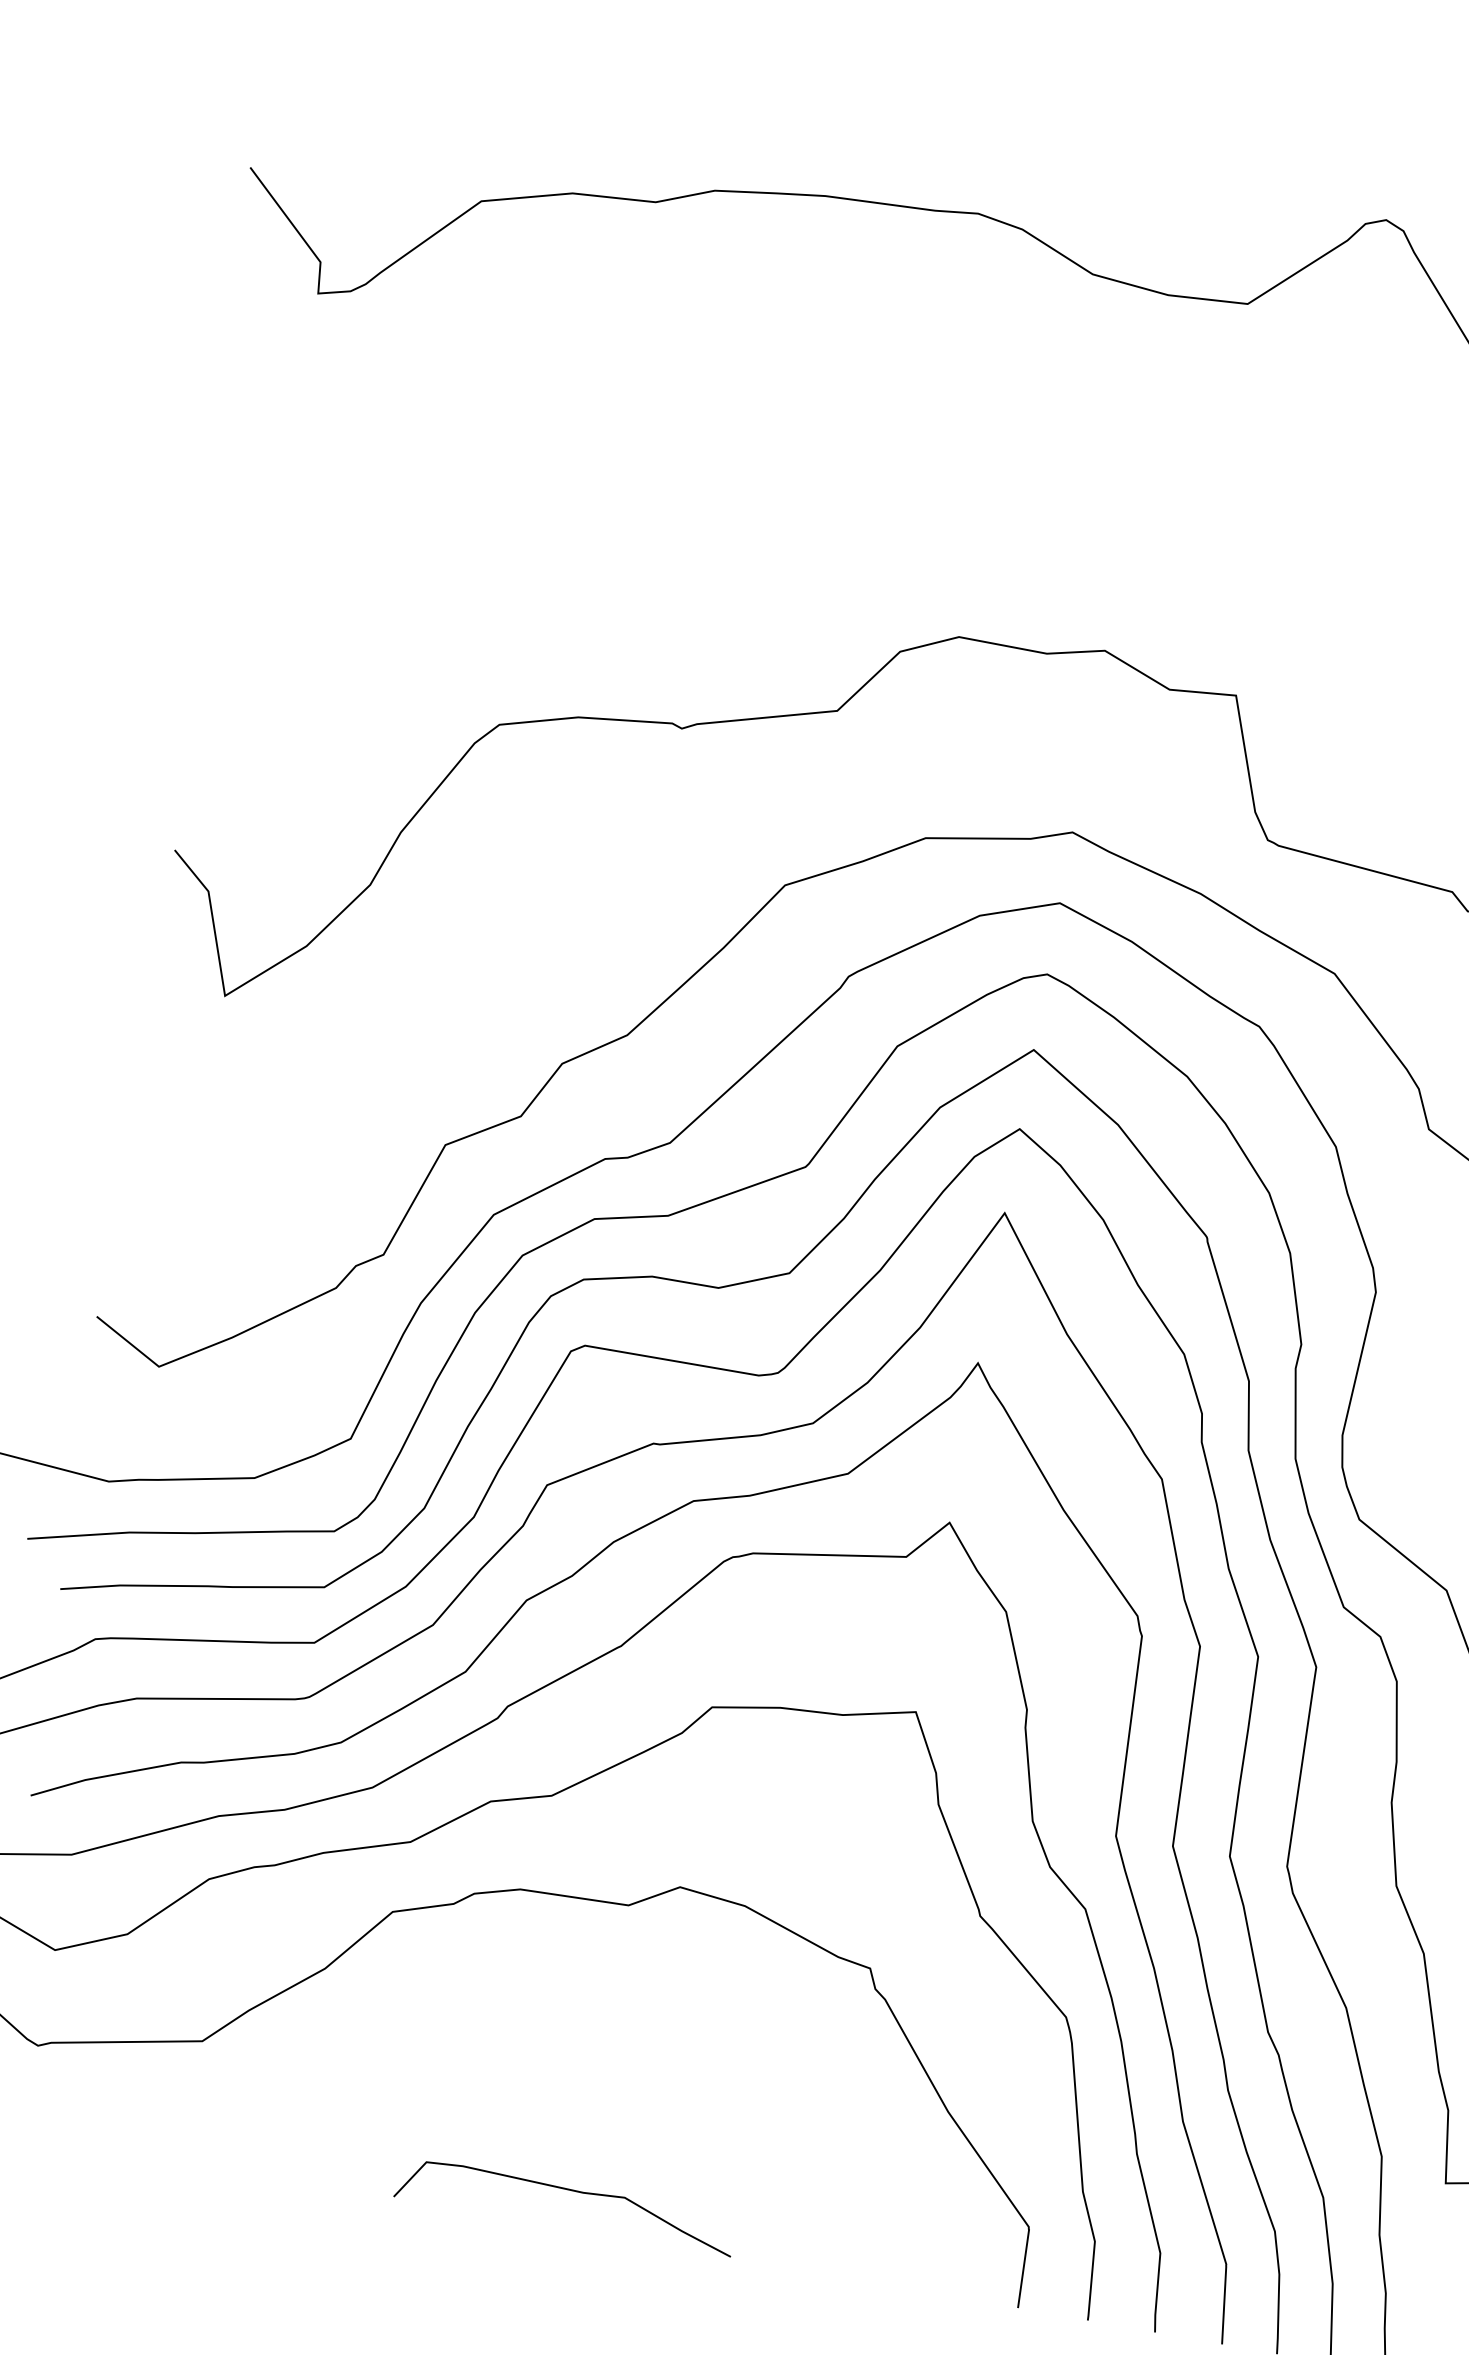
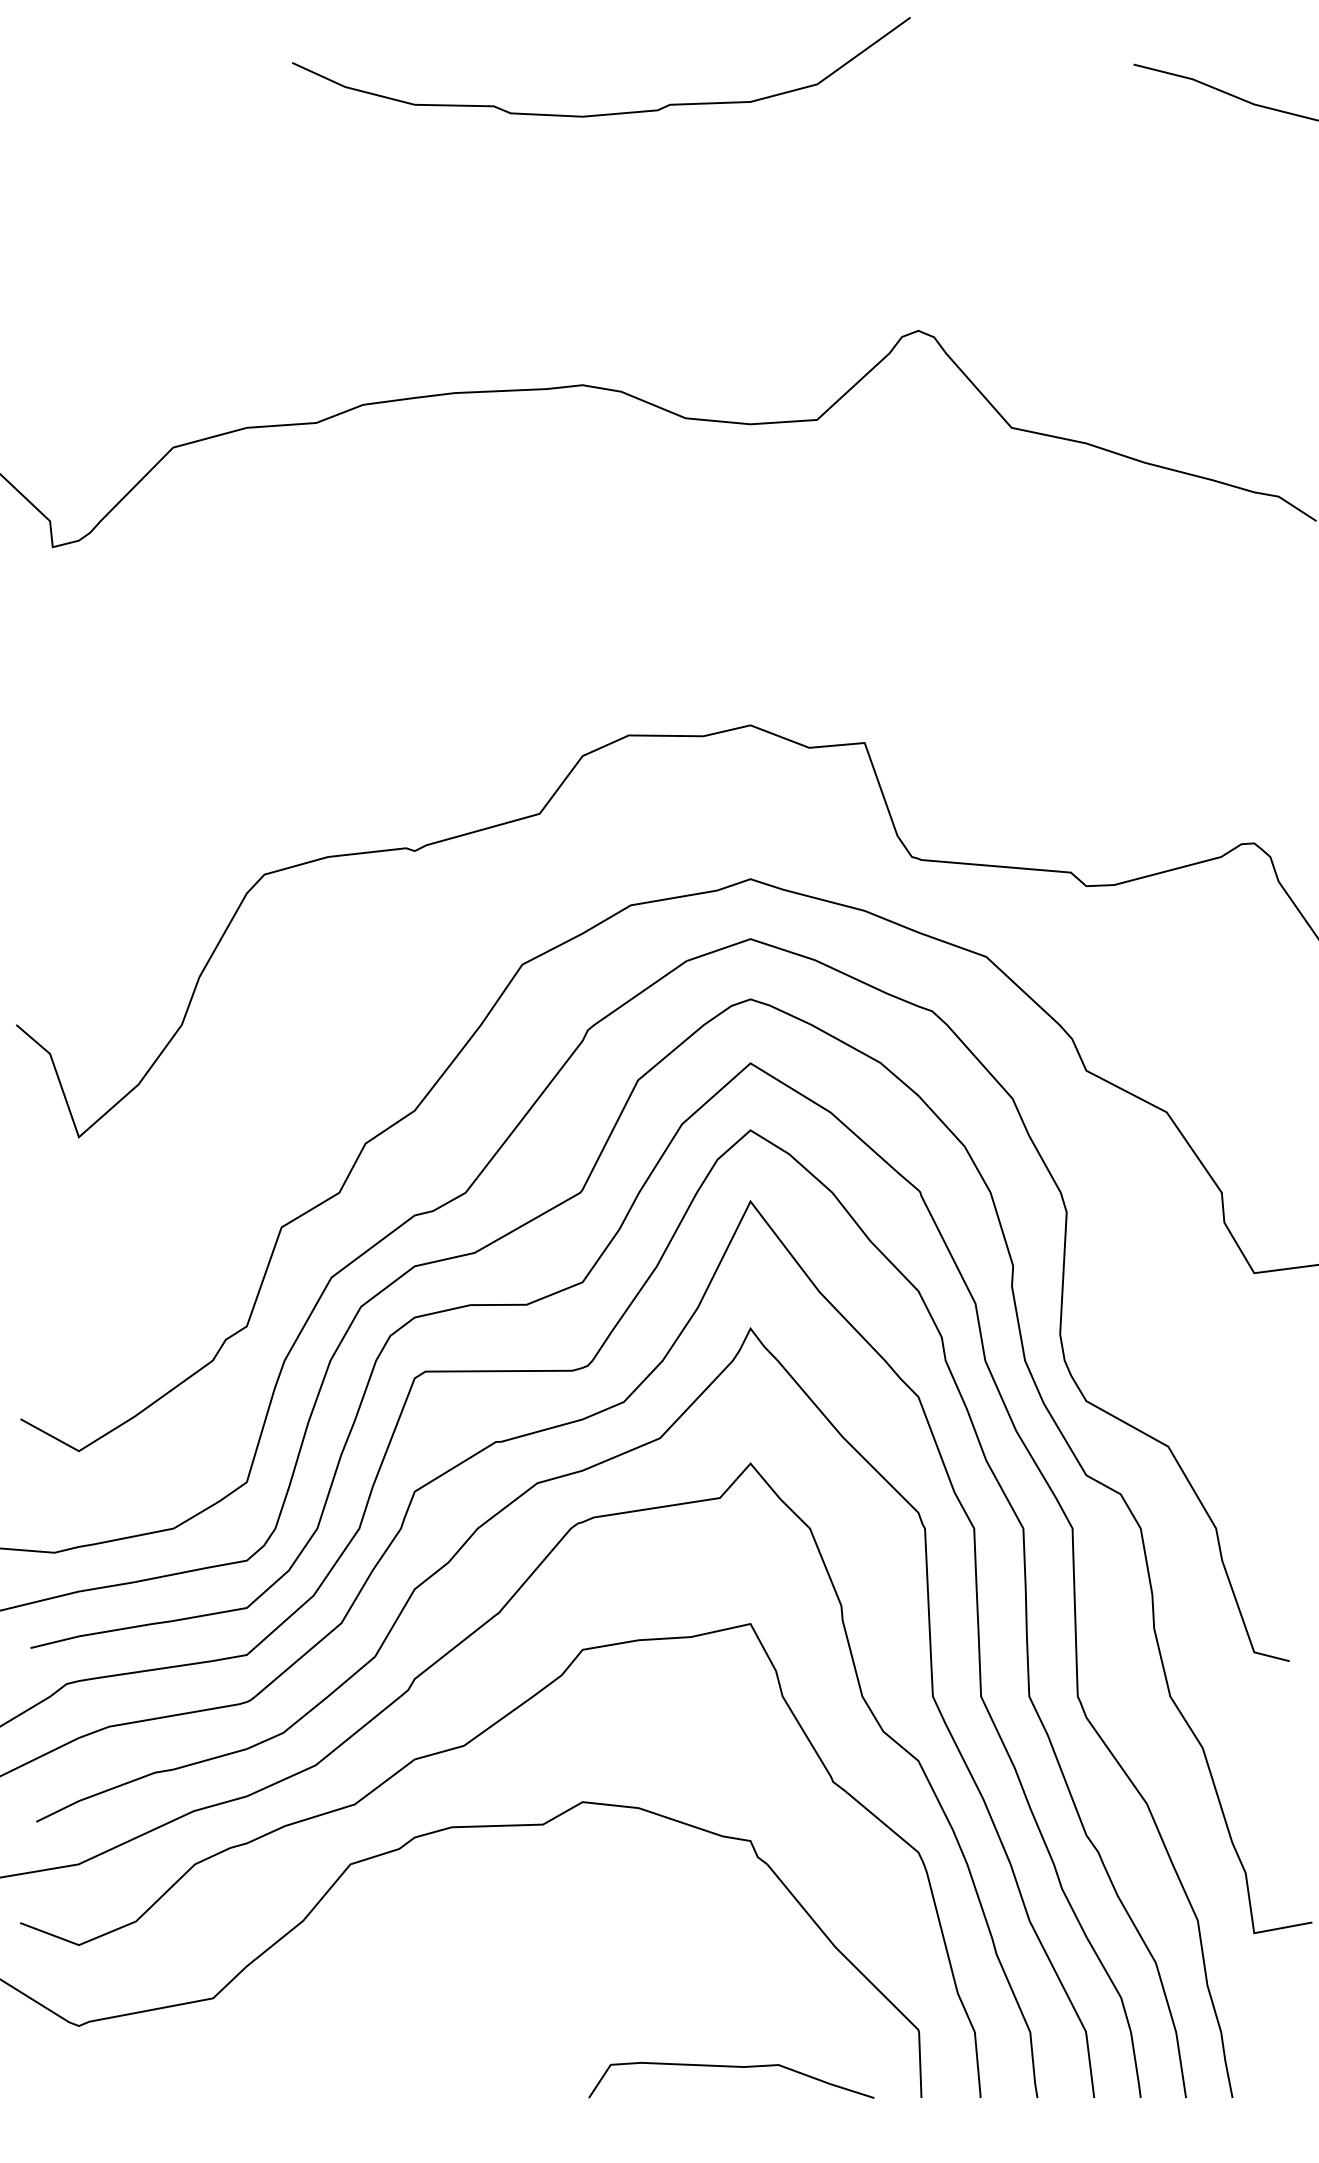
curve: (568, 2190) -> (731, 2067), moved

